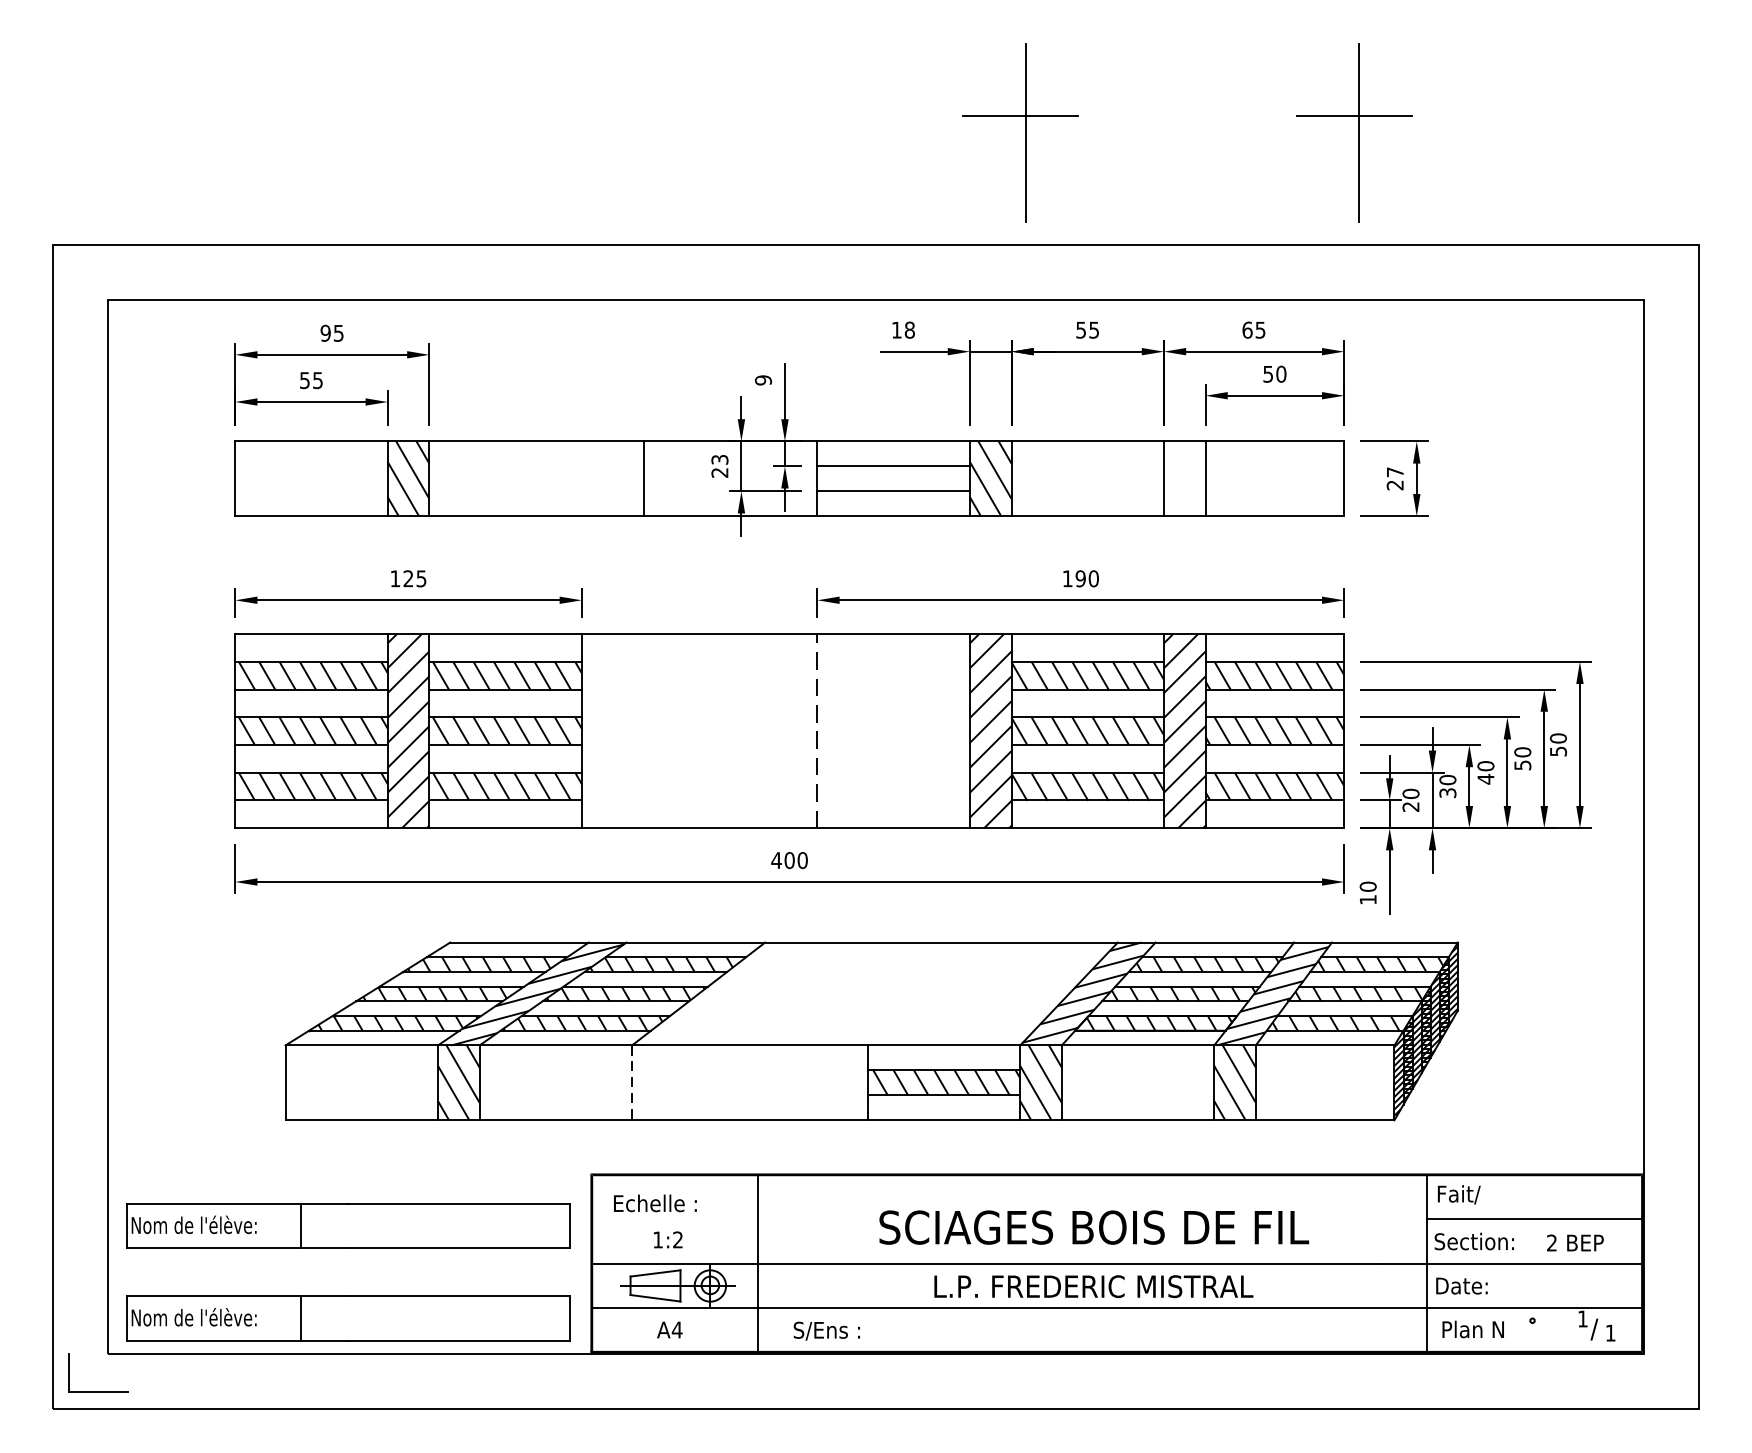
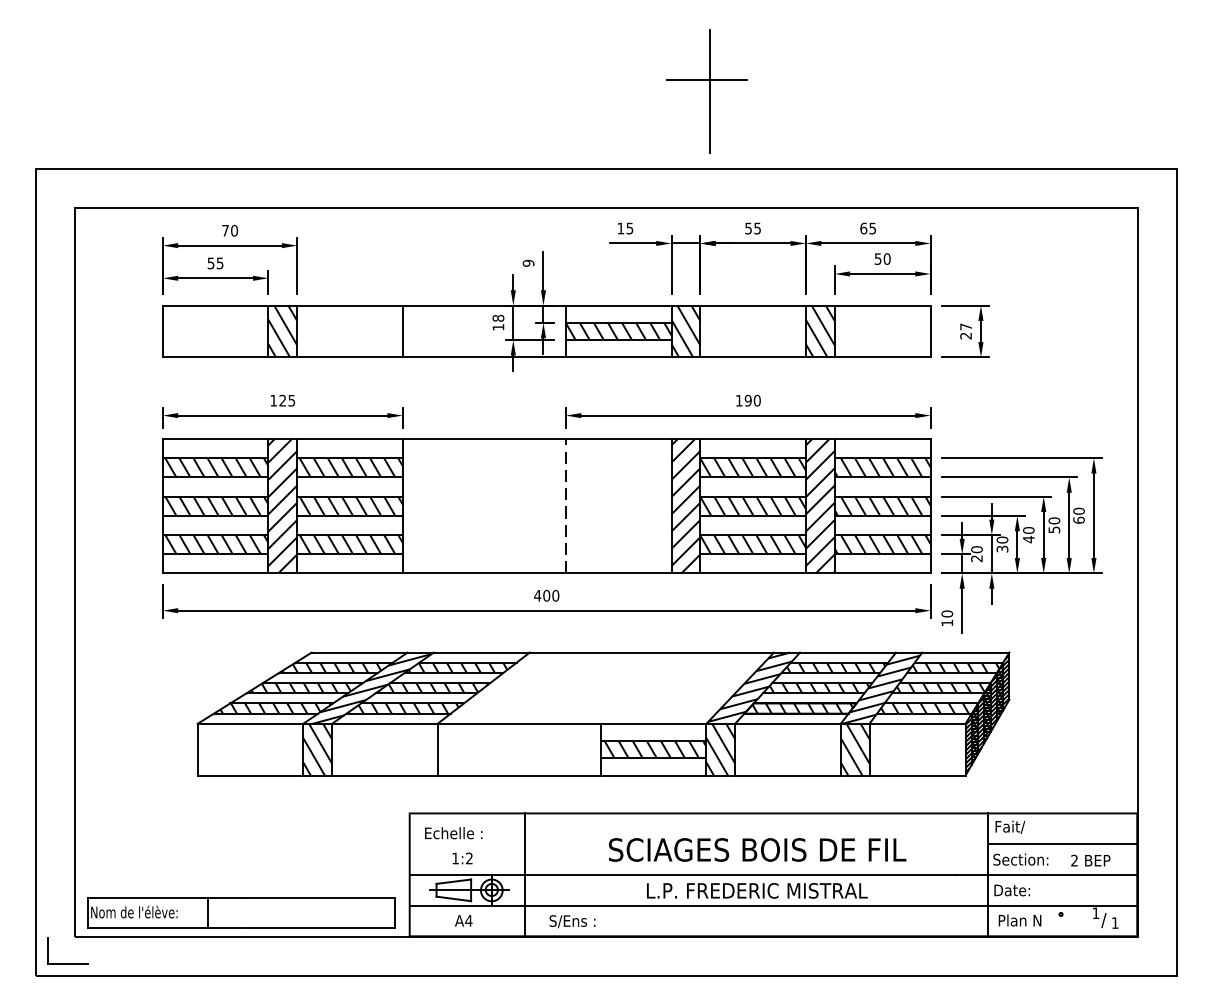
part: (1354, 132) -> (937, 91), removed
text: (909, 330) -> (629, 228), 18 -> 15
text: (332, 332) -> (230, 230), 95 -> 70
text: (720, 465) -> (498, 322), 23 -> 18
line: (643, 478) -> (402, 331), moved
hatch: (893, 478) -> (618, 331), added
hatch: (1183, 478) -> (819, 331), added
text: (1557, 750) -> (1078, 519), 50 -> 60
line: (631, 1082) -> (437, 749), dashed -> solid
part: (348, 1225) -> (241, 848), removed

